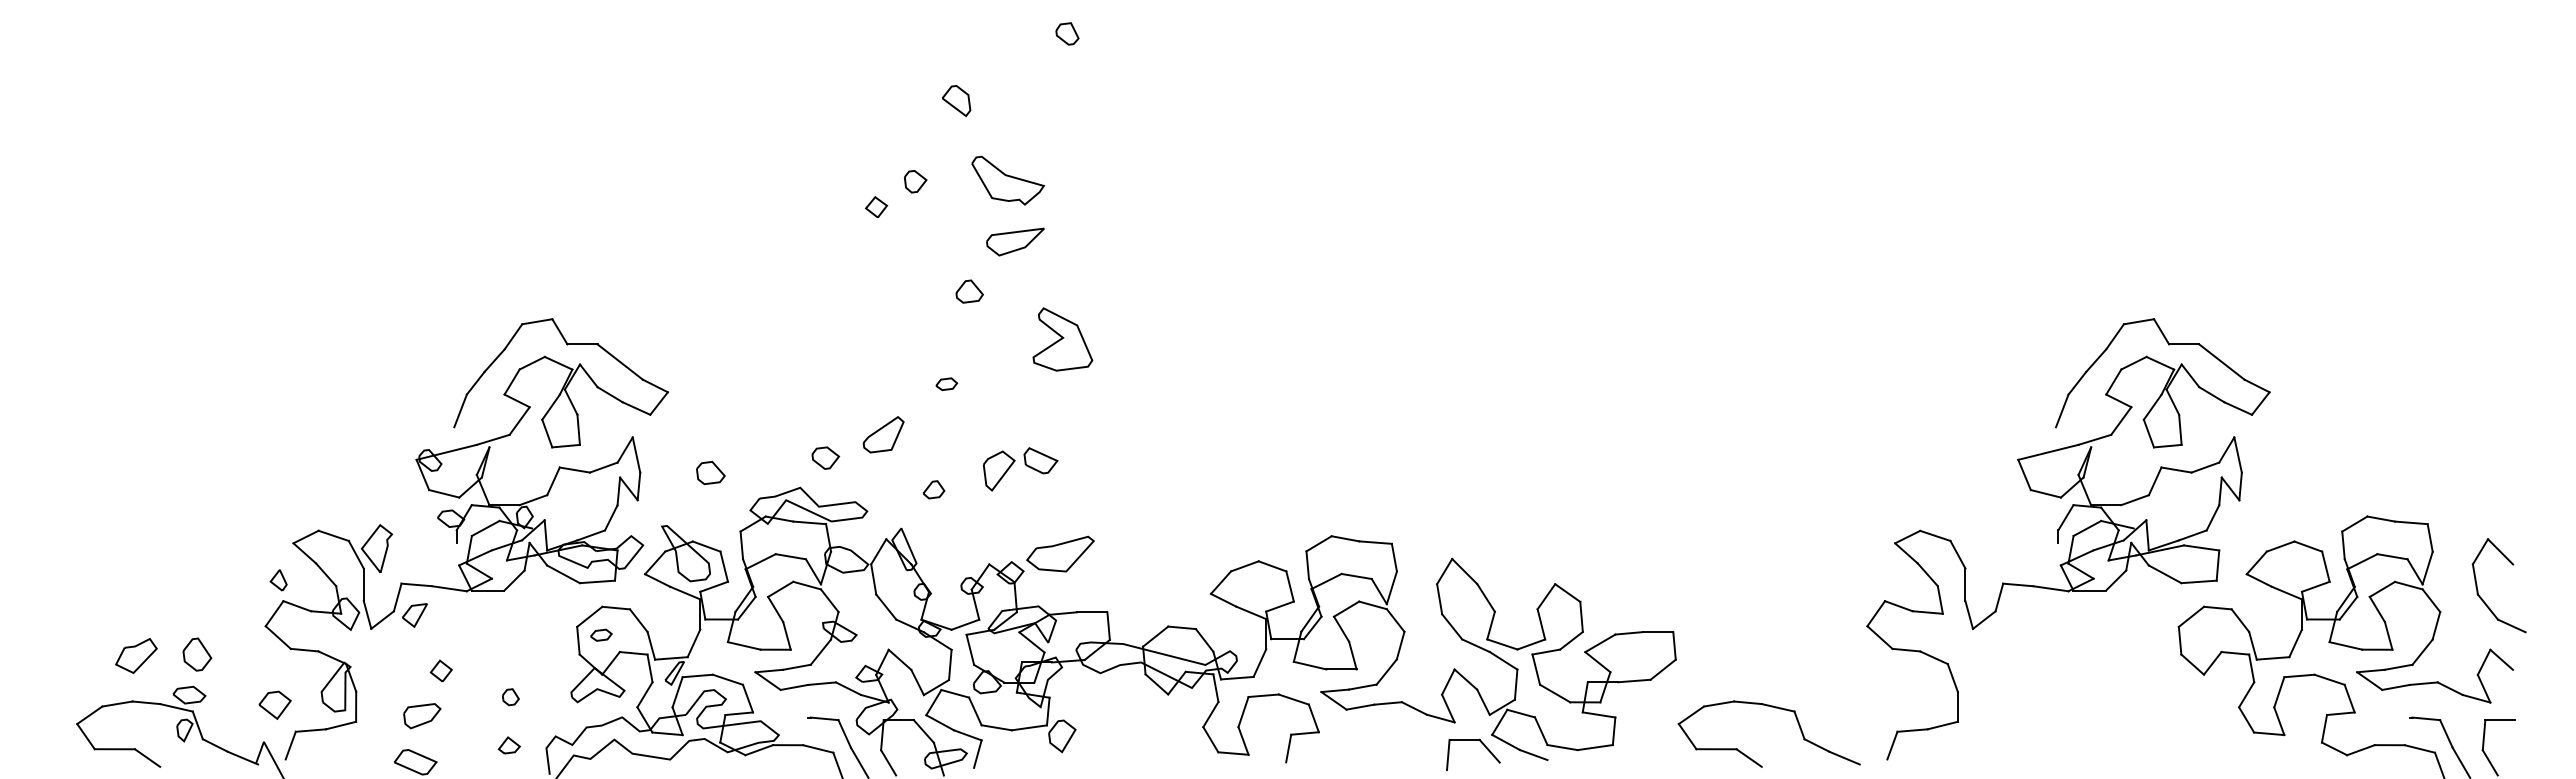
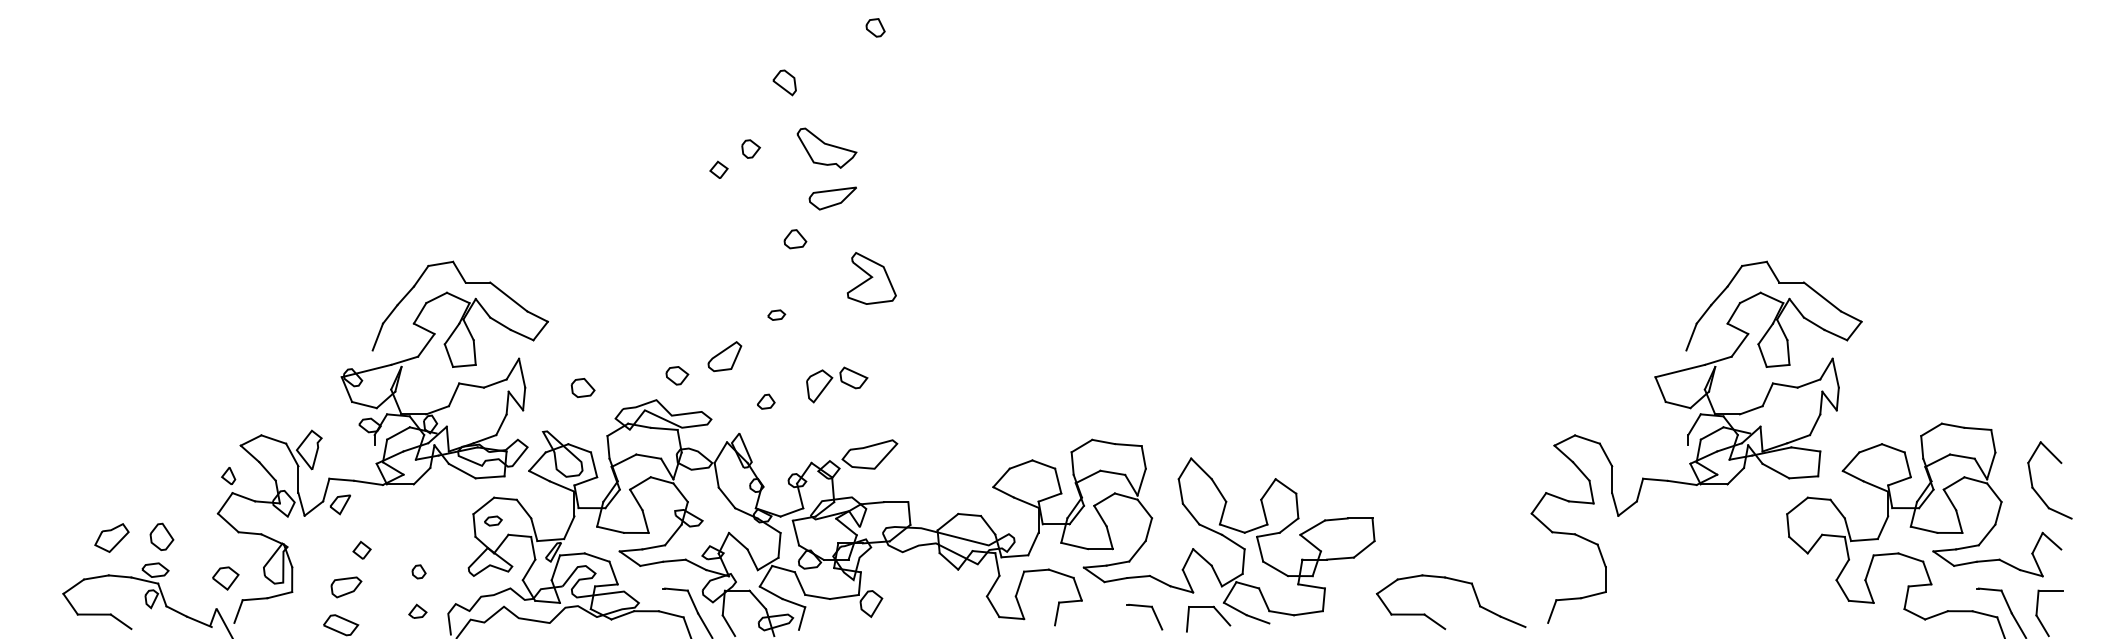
part: (1406, 747) -> (1153, 613), added

